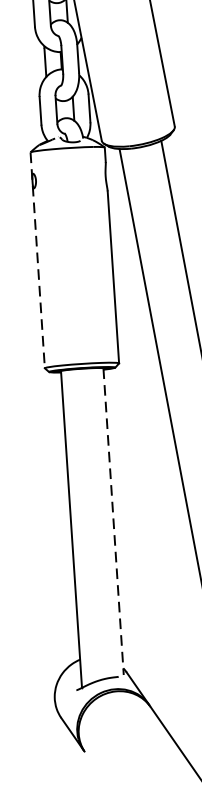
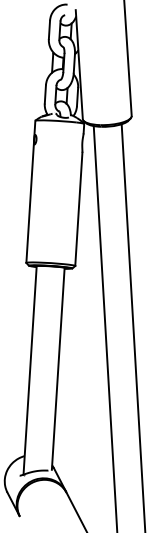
line: (37, 261) -> (30, 192), dashed -> solid
line: (114, 522) -> (58, 369), dashed -> solid

